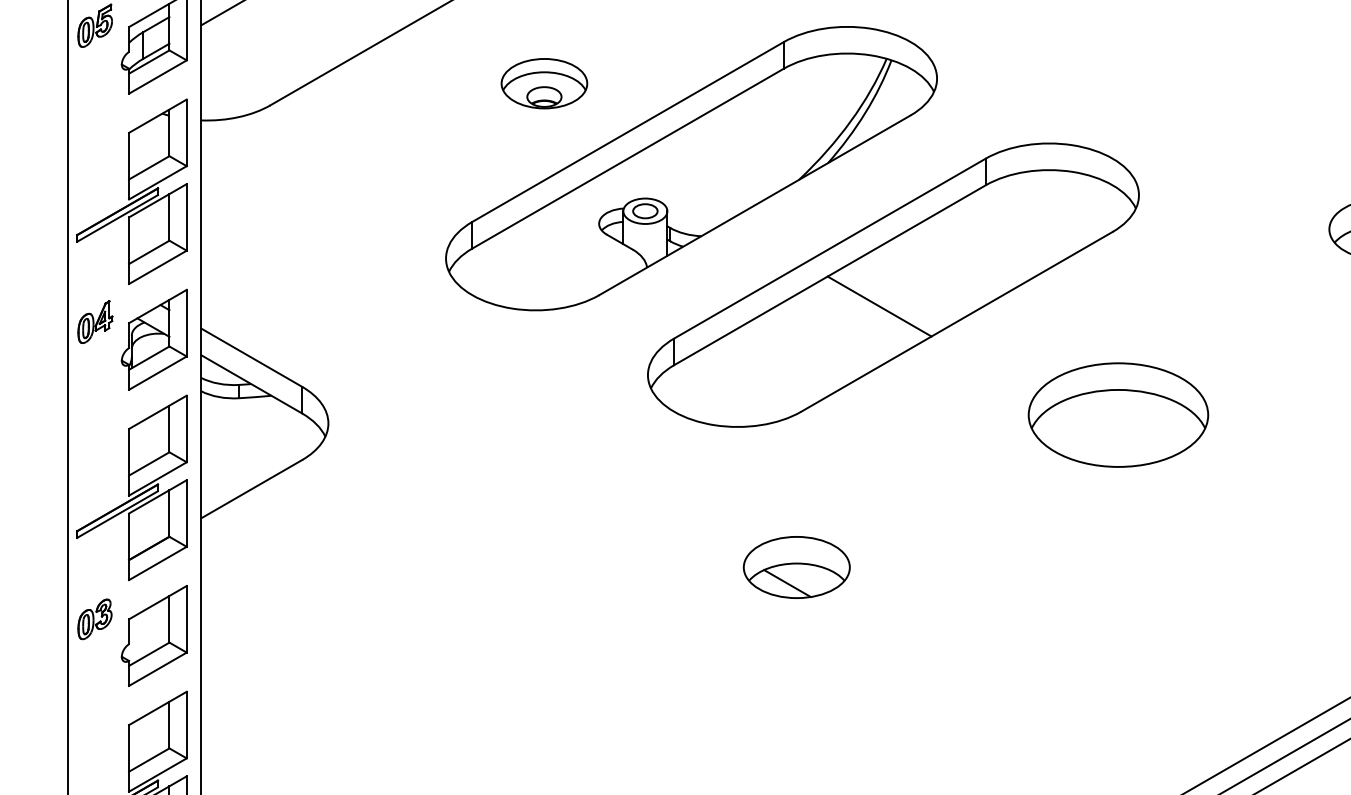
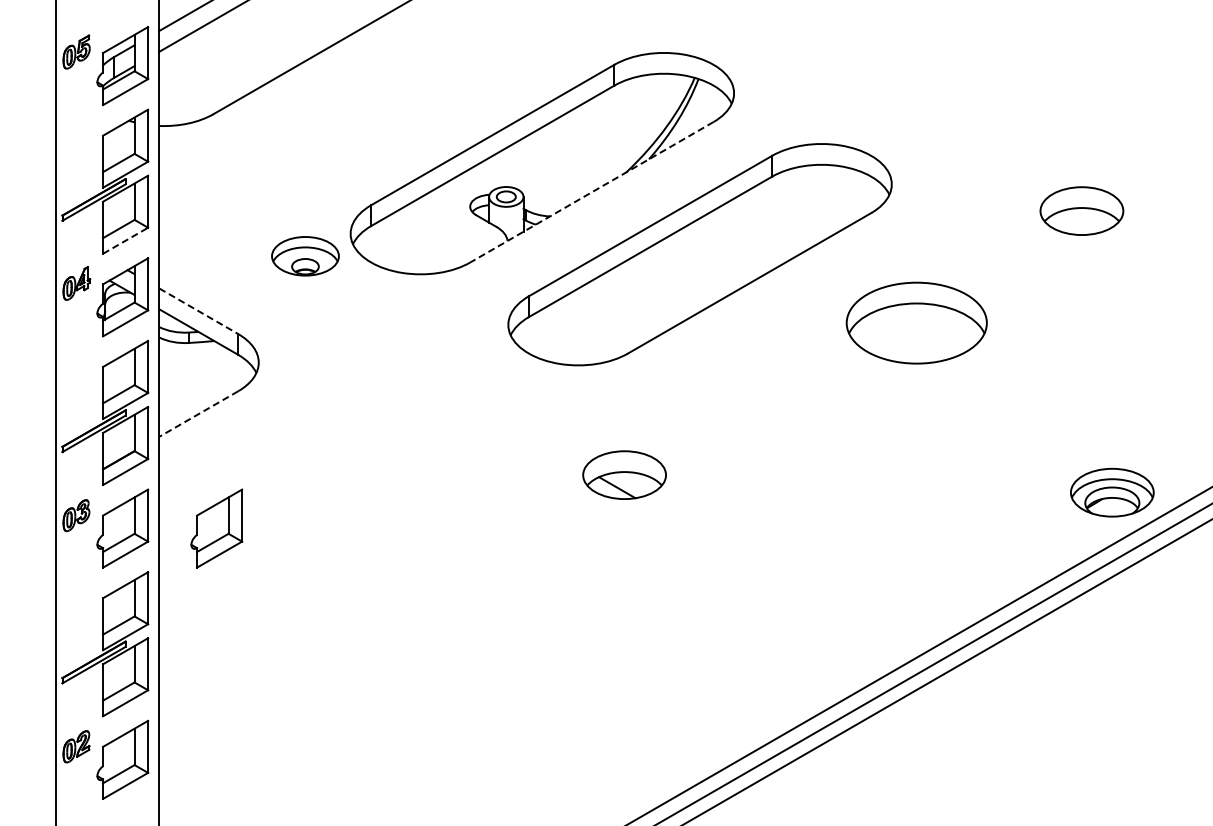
part: (544, 83) -> (305, 256), moved
line: (754, 205) -> (591, 192), solid -> dashed
line: (159, 267) -> (126, 240), solid -> dashed
line: (878, 305) -> (688, 270), removed
line: (251, 357) -> (198, 311), solid -> dashed
part: (1118, 414) -> (916, 322), moved
line: (251, 489) -> (198, 414), solid -> dashed
part: (274, 635) -> (216, 528), added

